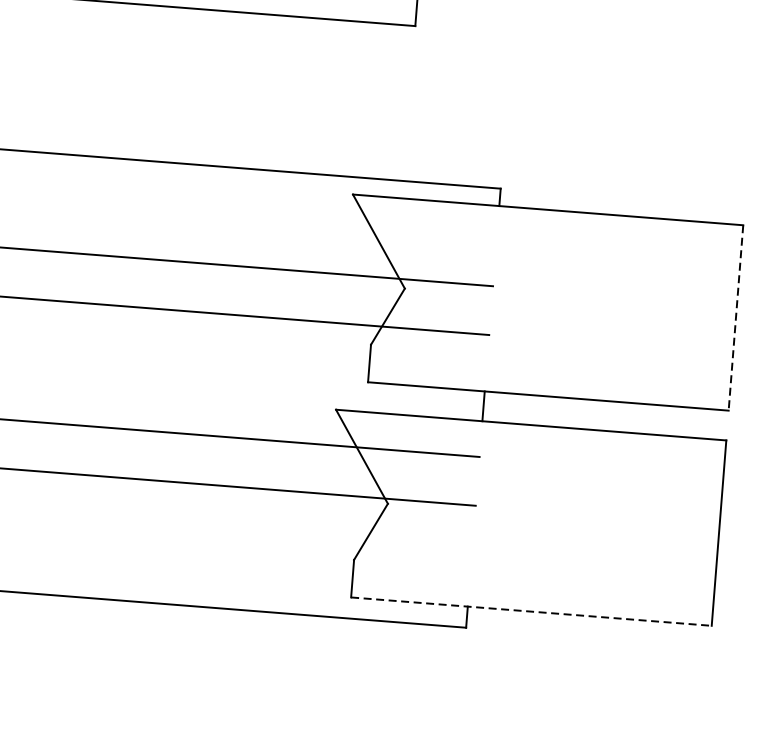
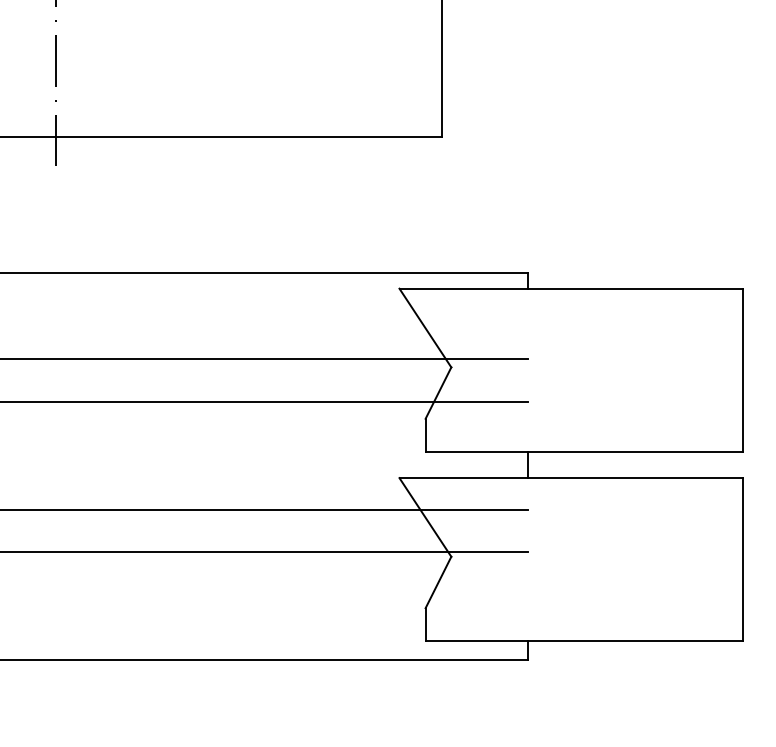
line: (735, 318) -> (742, 370), dashed -> solid
line: (531, 611) -> (584, 641), dashed -> solid

